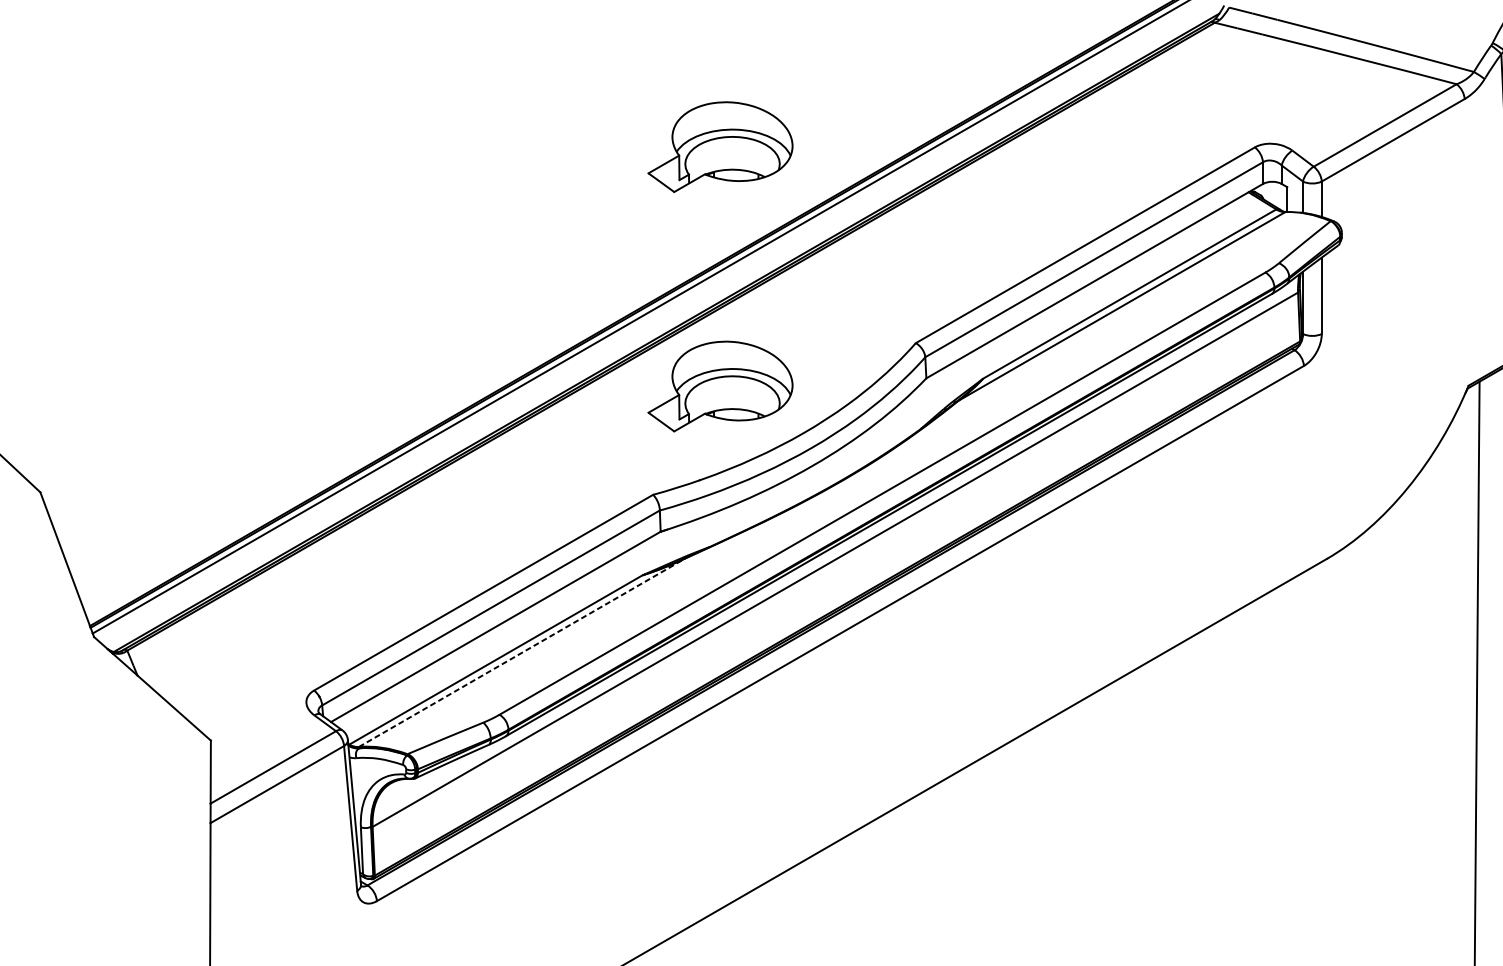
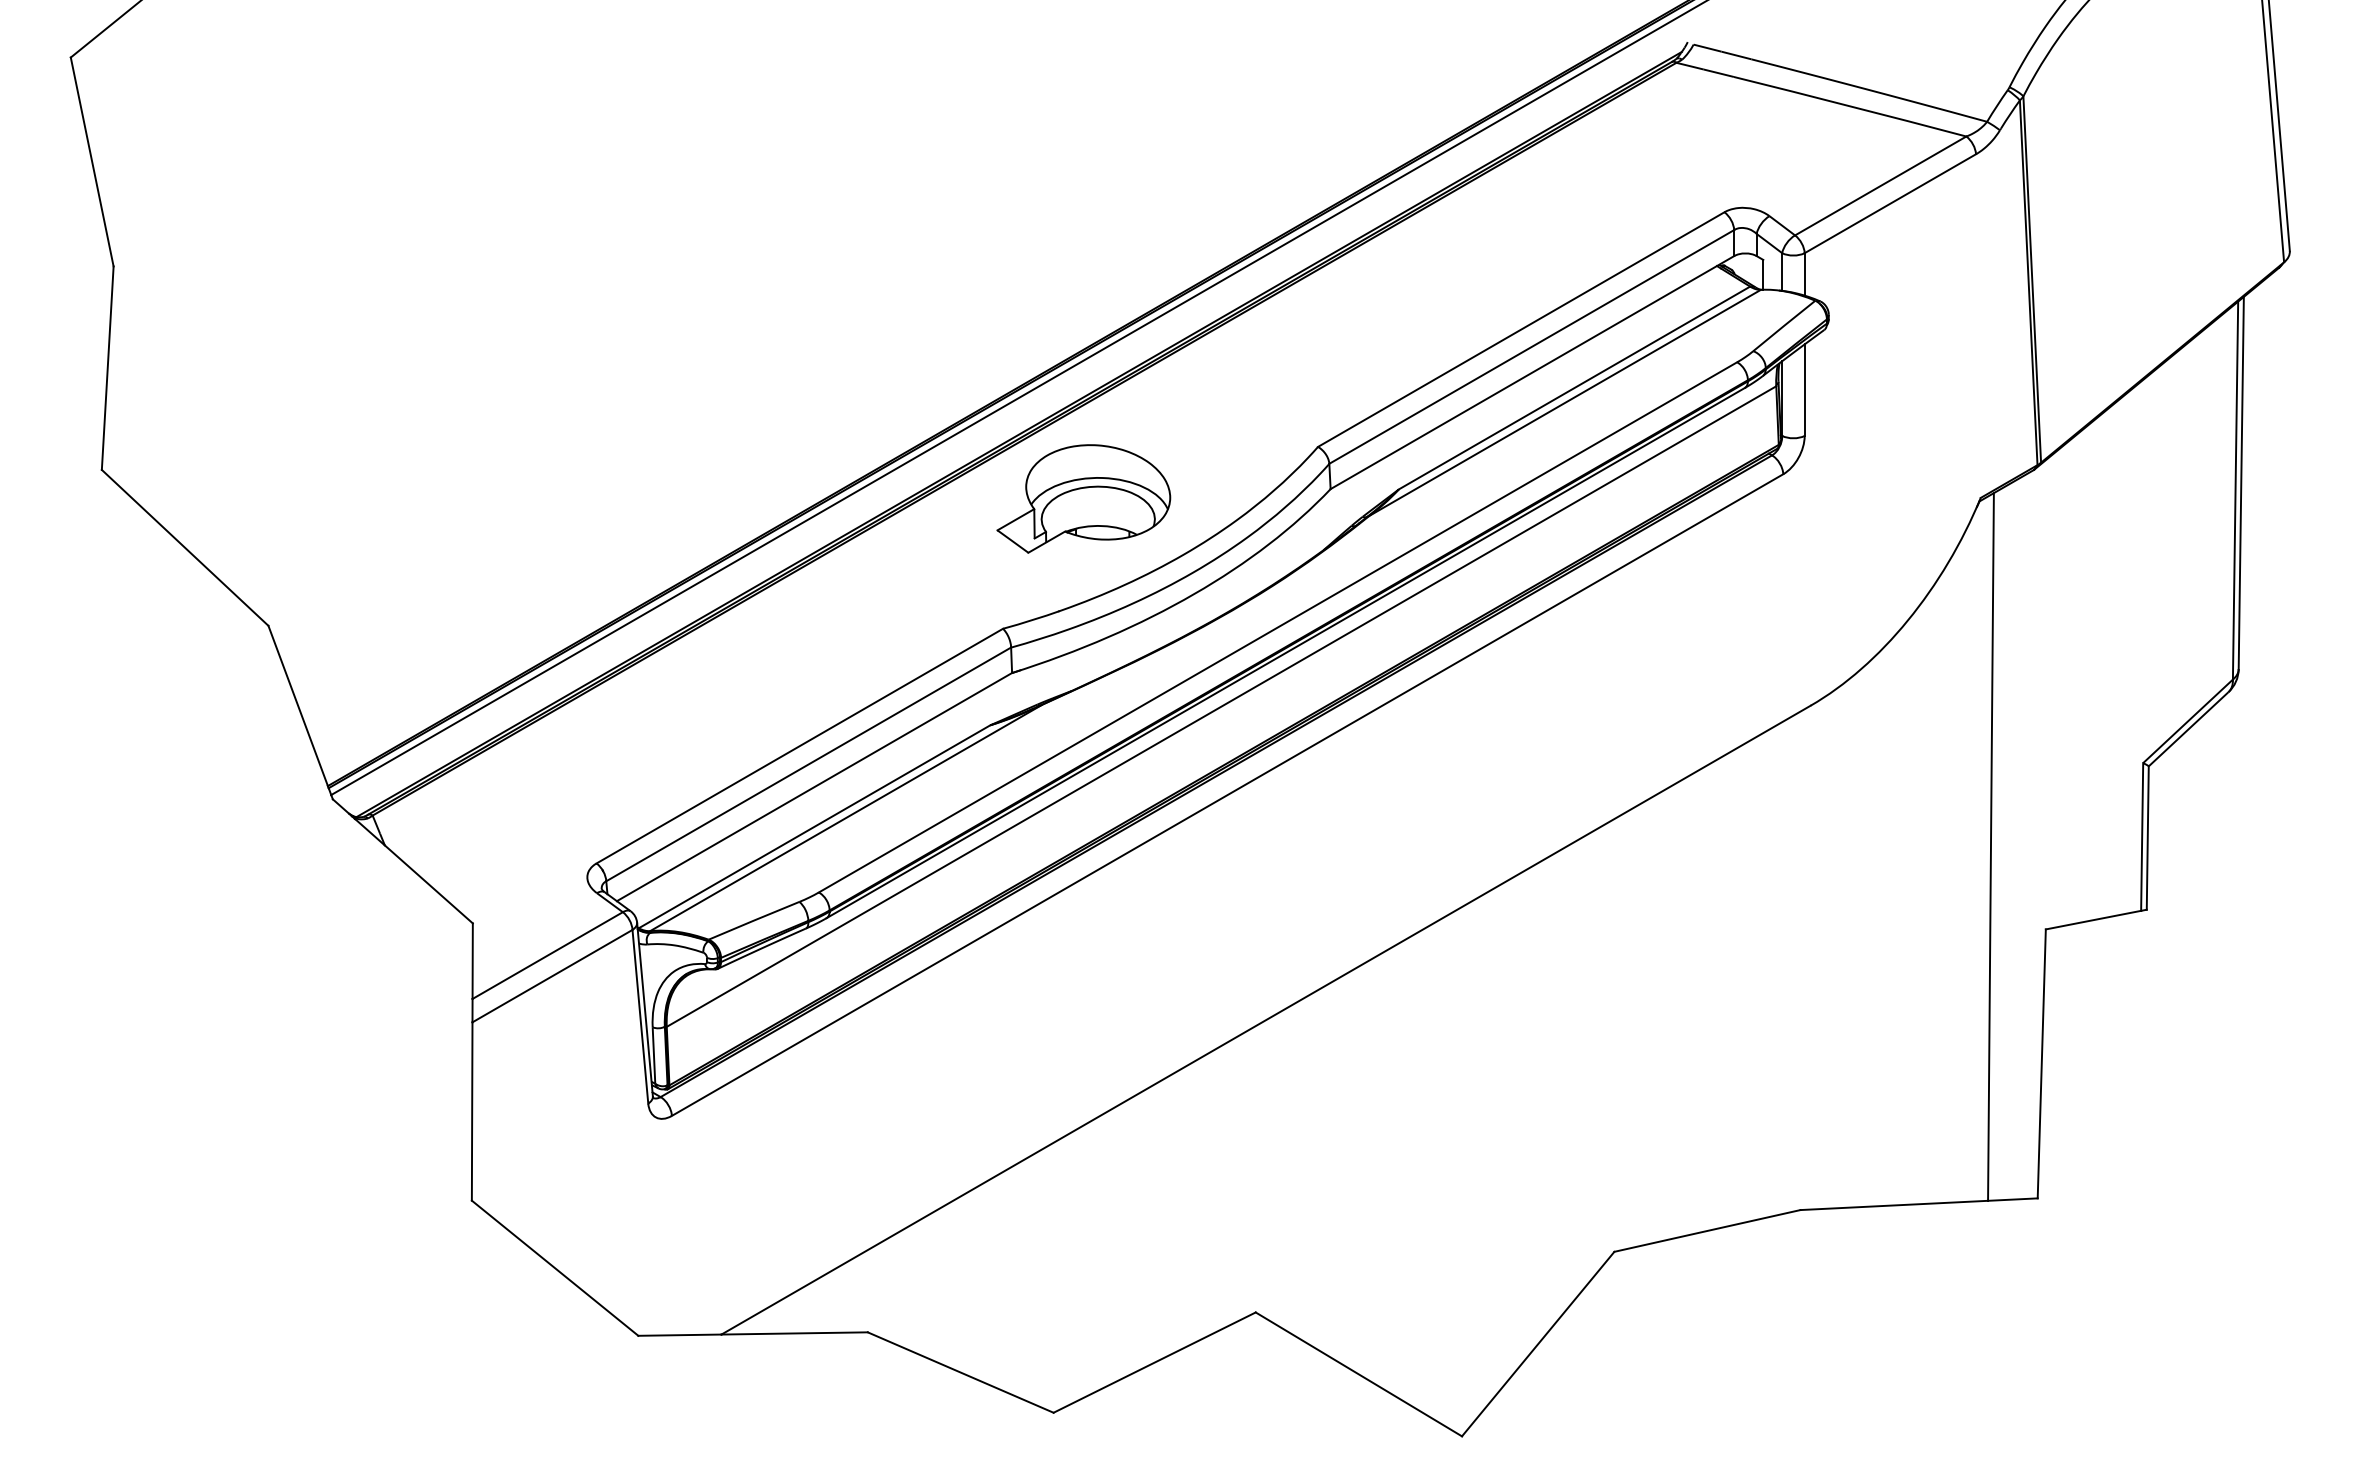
part: (720, 146) -> (1083, 211), removed
line: (522, 652) -> (846, 817), dashed -> solid

